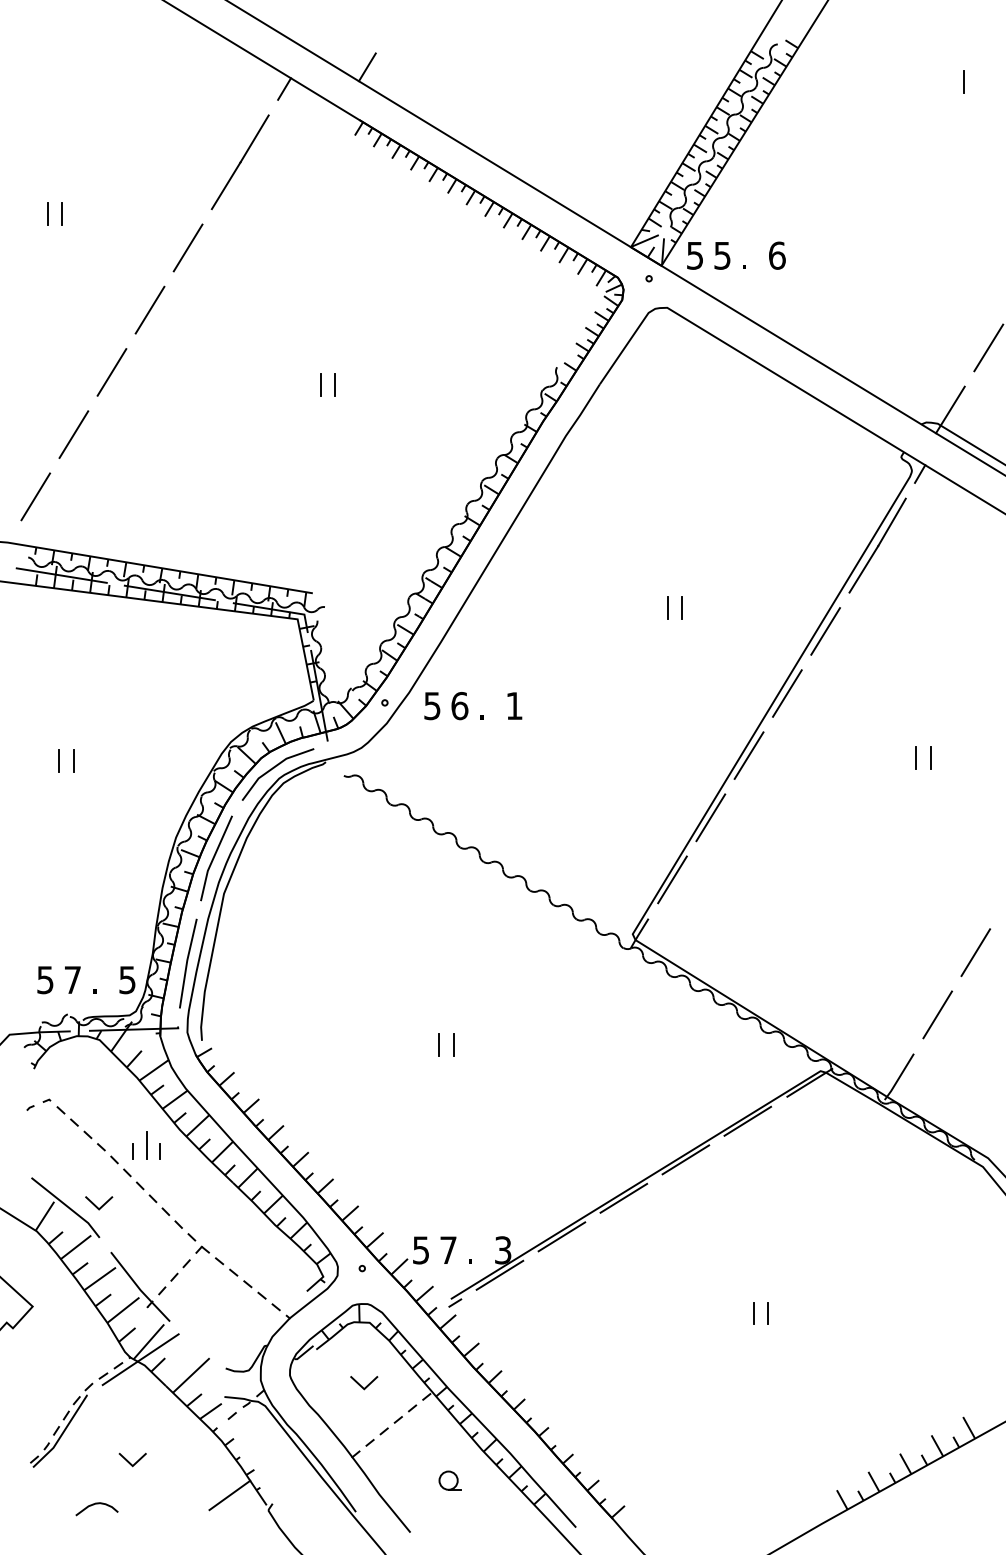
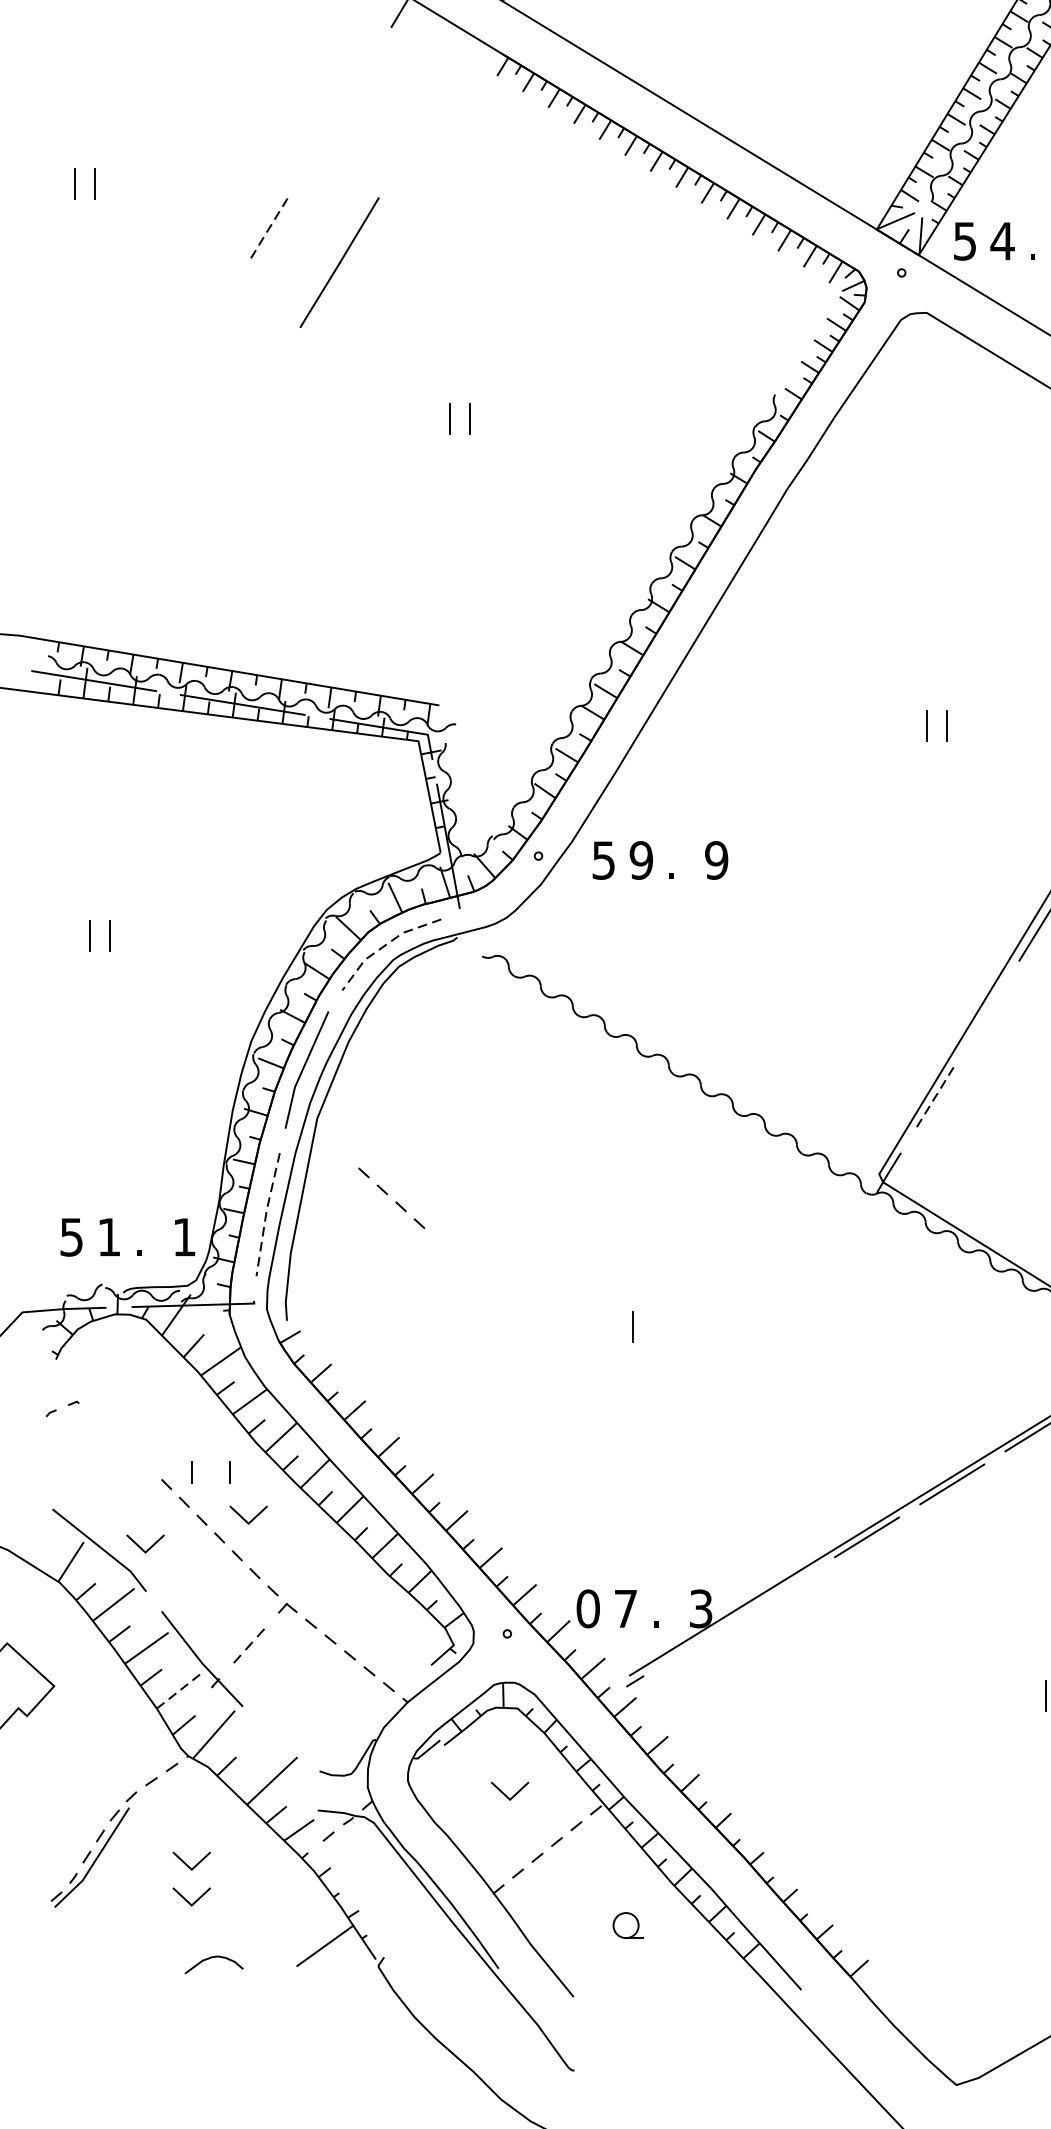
line: (239, 162) -> (338, 262), moved
line: (187, 248) -> (267, 231), solid -> dashed
text: (722, 255) -> (1002, 240), 5 -> 4
line: (149, 309) -> (214, 315), removed
line: (111, 372) -> (162, 401), removed
line: (73, 434) -> (110, 487), removed
line: (35, 496) -> (58, 572), removed
text: (459, 706) -> (641, 861), 6 -> 9
text: (514, 706) -> (716, 861), 1 -> 9
line: (272, 768) -> (383, 946), solid -> dashed
line: (710, 817) -> (986, 1013), removed
line: (672, 880) -> (933, 1100), solid -> dashed
line: (186, 963) -> (265, 1214), solid -> dashed
text: (72, 979) -> (108, 1236), 7 -> 1
text: (127, 980) -> (184, 1237), 5 -> 1
line: (438, 1044) -> (612, 1325), removed
part: (80, 1128) -> (390, 1197), moved
line: (146, 1145) -> (210, 1464), removed
line: (176, 1184) -> (251, 1518), added
line: (561, 1236) -> (781, 1589), removed
text: (420, 1250) -> (587, 1609), 5 -> 0
line: (499, 1274) -> (696, 1642), removed
part: (174, 1277) -> (249, 1646), size x0.7
line: (123, 1309) -> (179, 1690), solid -> dashed
line: (140, 1359) -> (202, 1758), removed
line: (129, 1435) -> (187, 1863), added
curve: (96, 1504) -> (213, 1958), moved

